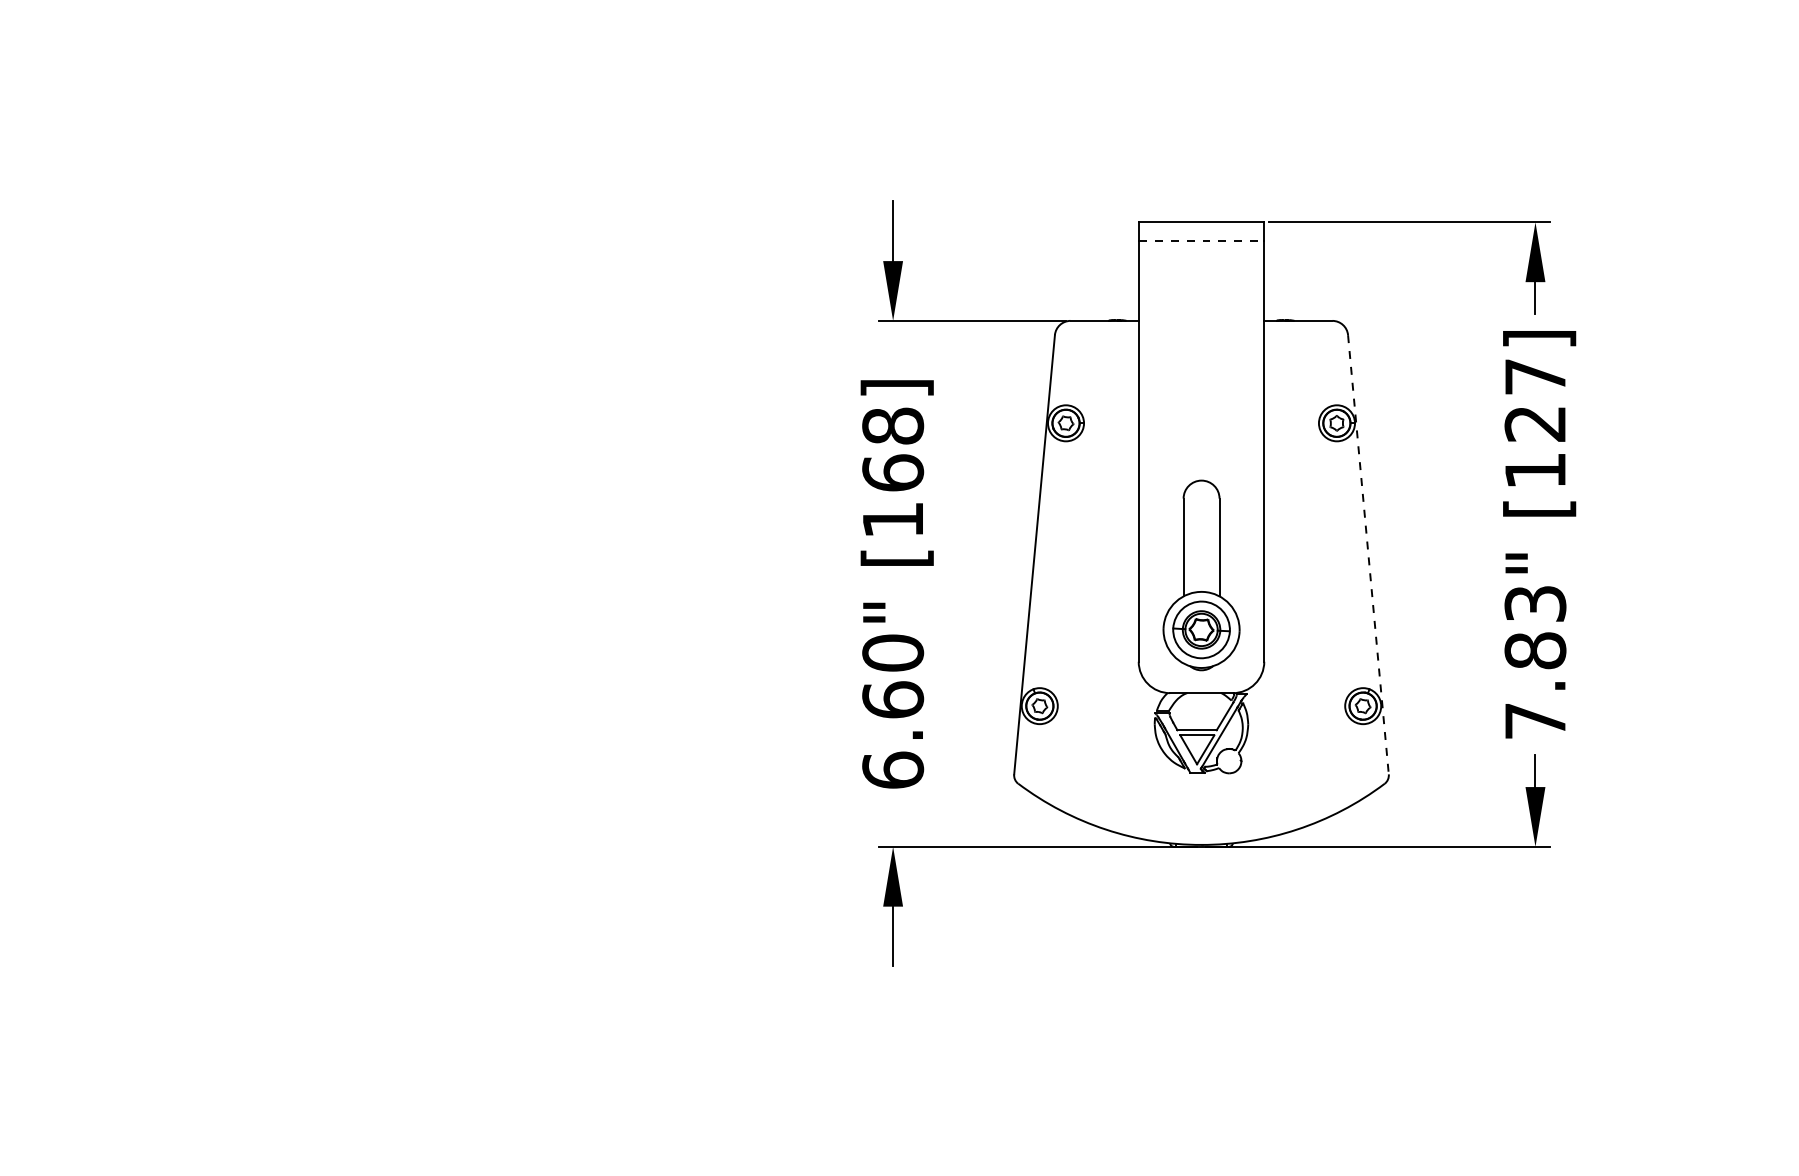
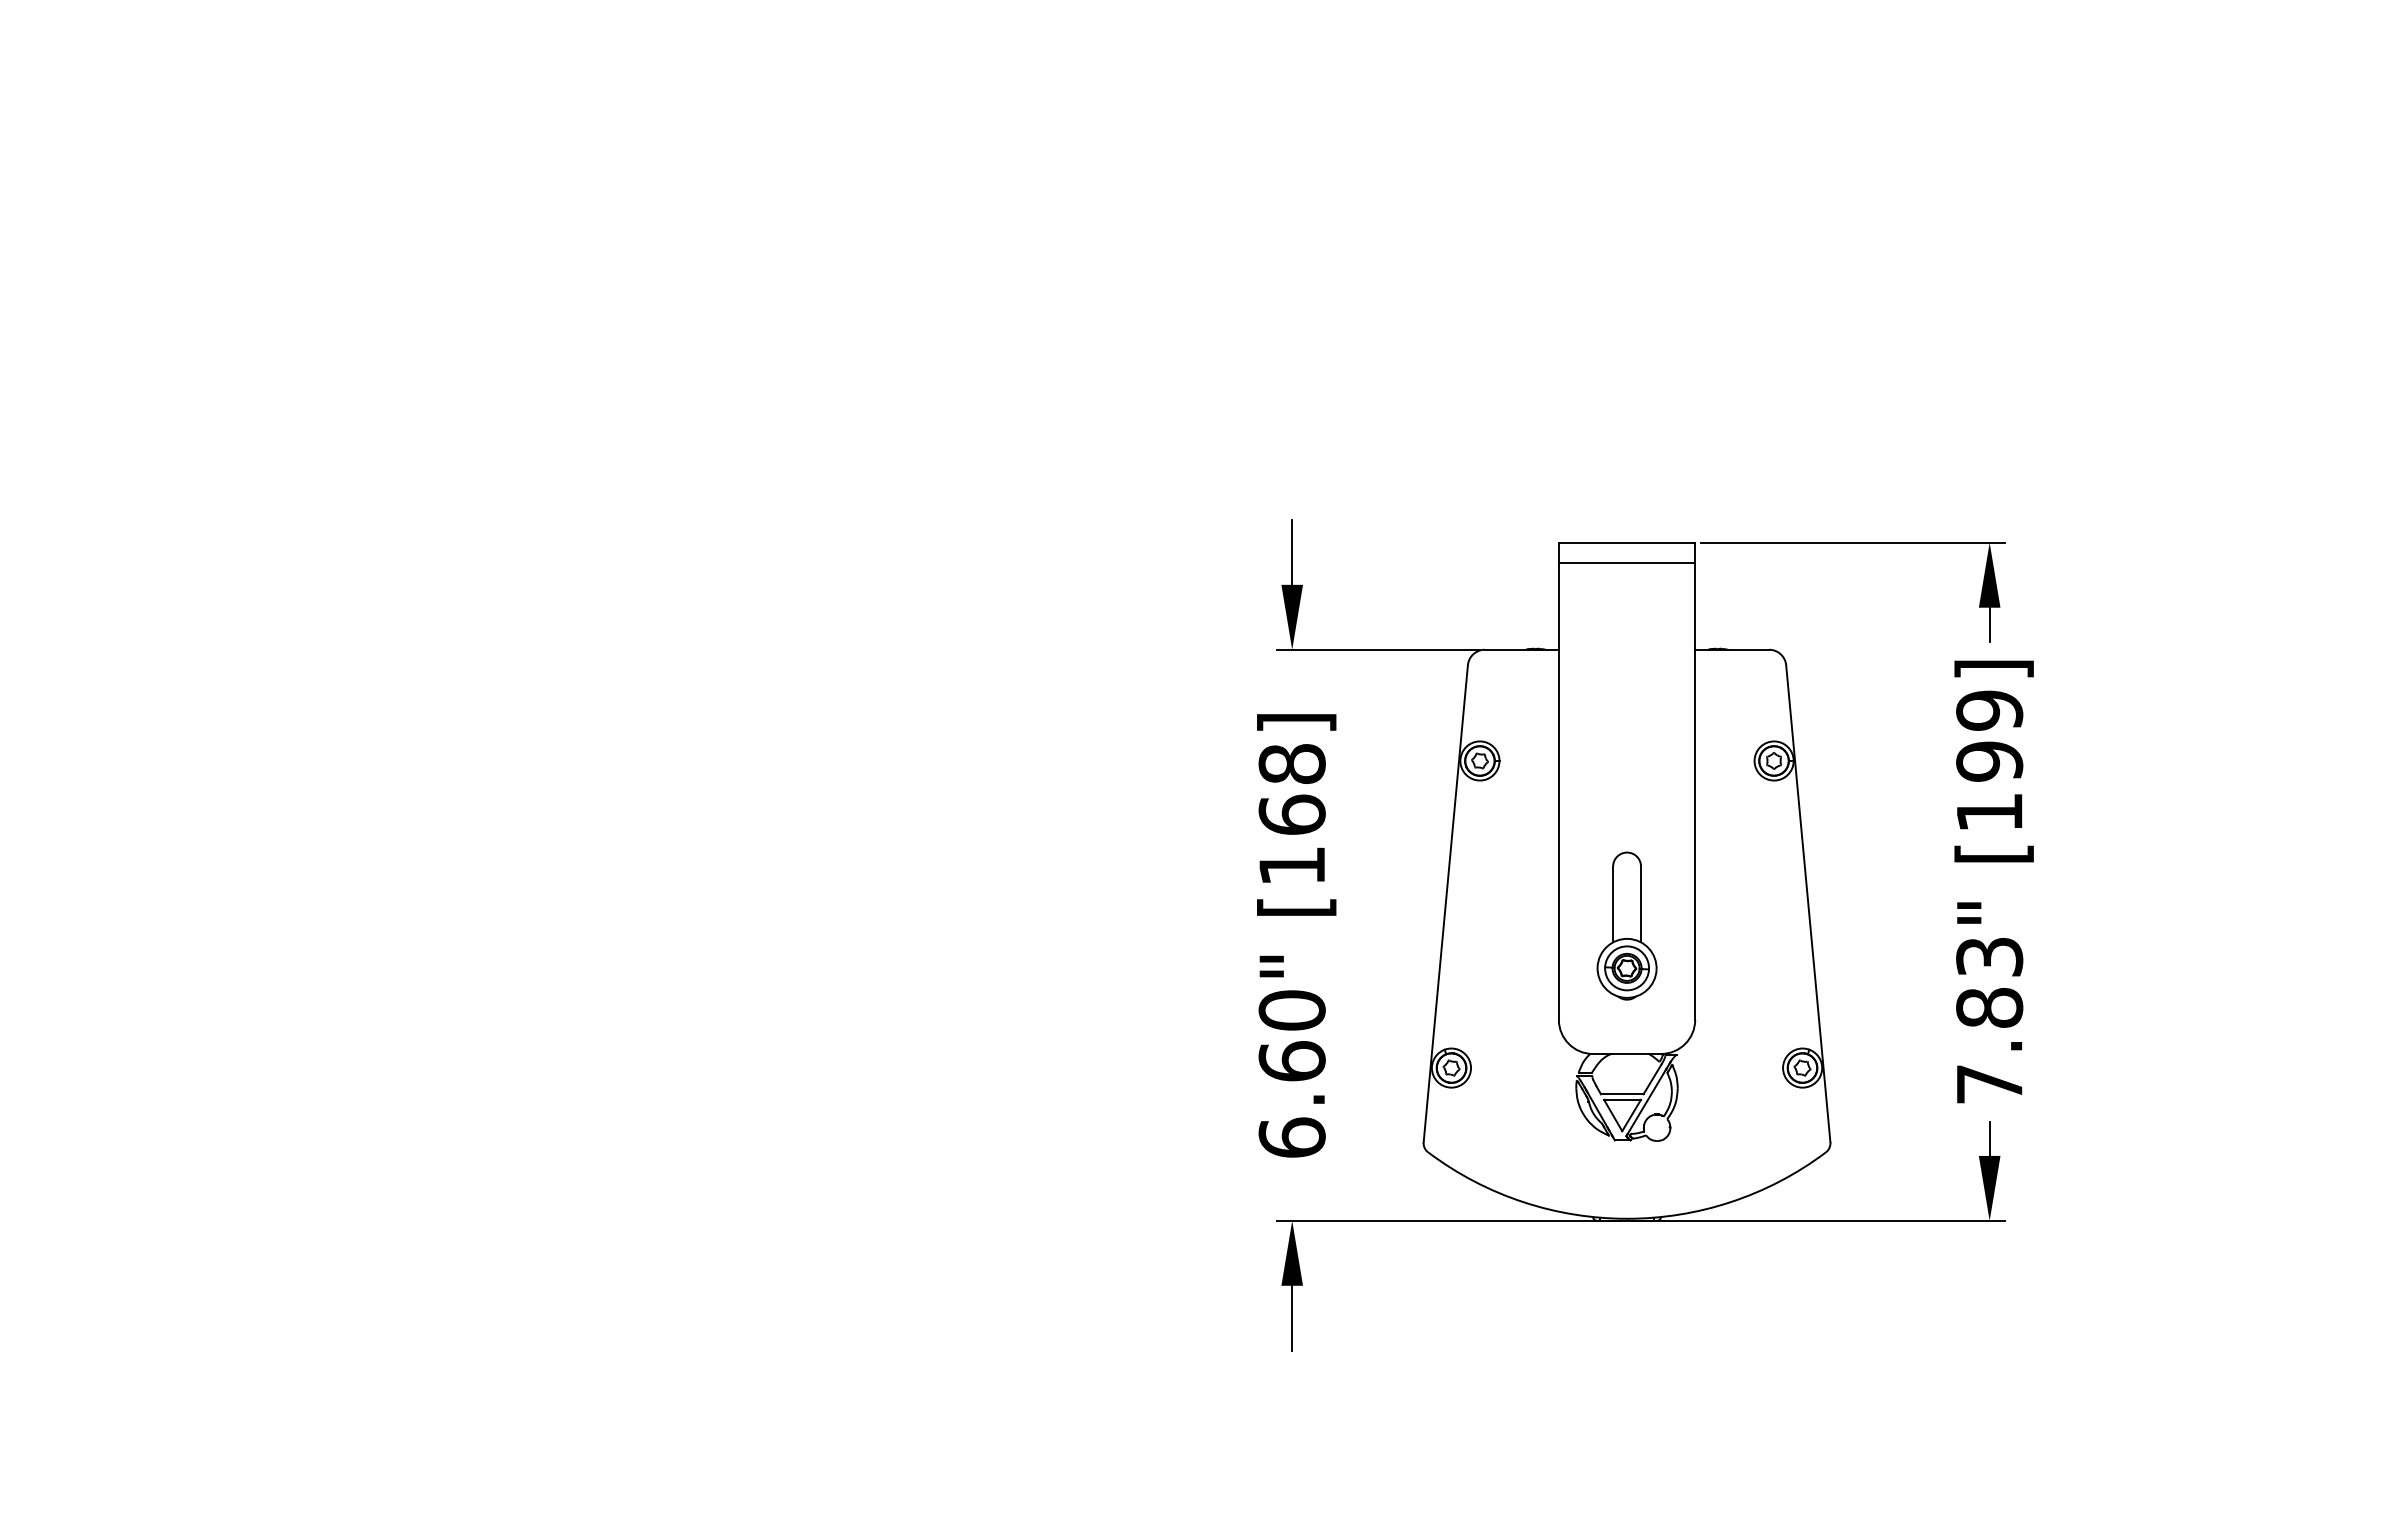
line: (1201, 241) -> (1627, 563), dashed -> solid
text: (1535, 399) -> (1989, 735), [127] -> [199]
line: (1368, 555) -> (1808, 904), dashed -> solid
part: (1200, 574) -> (1626, 925), size x0.71

